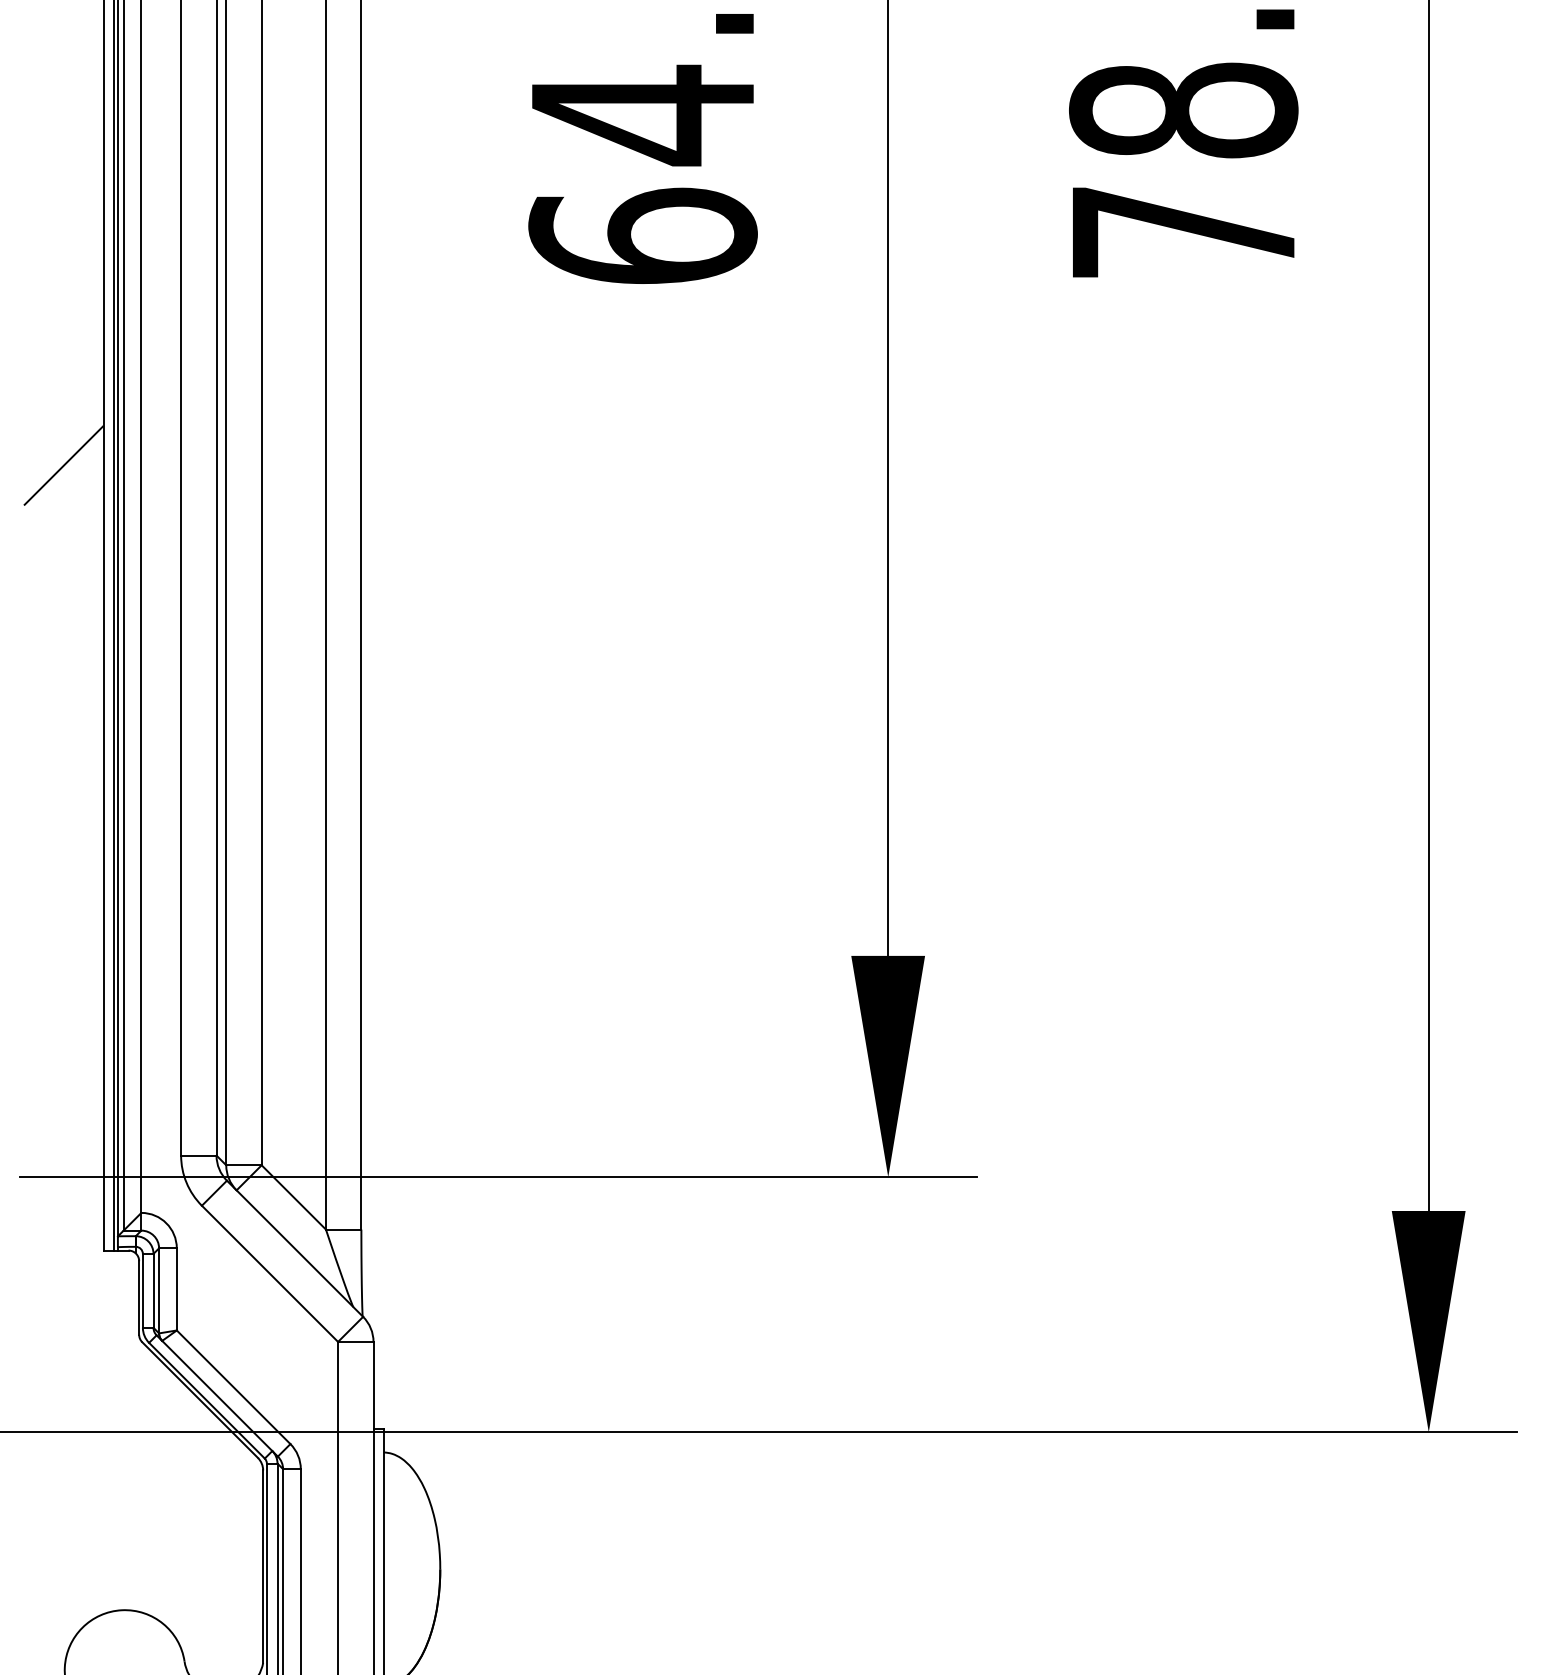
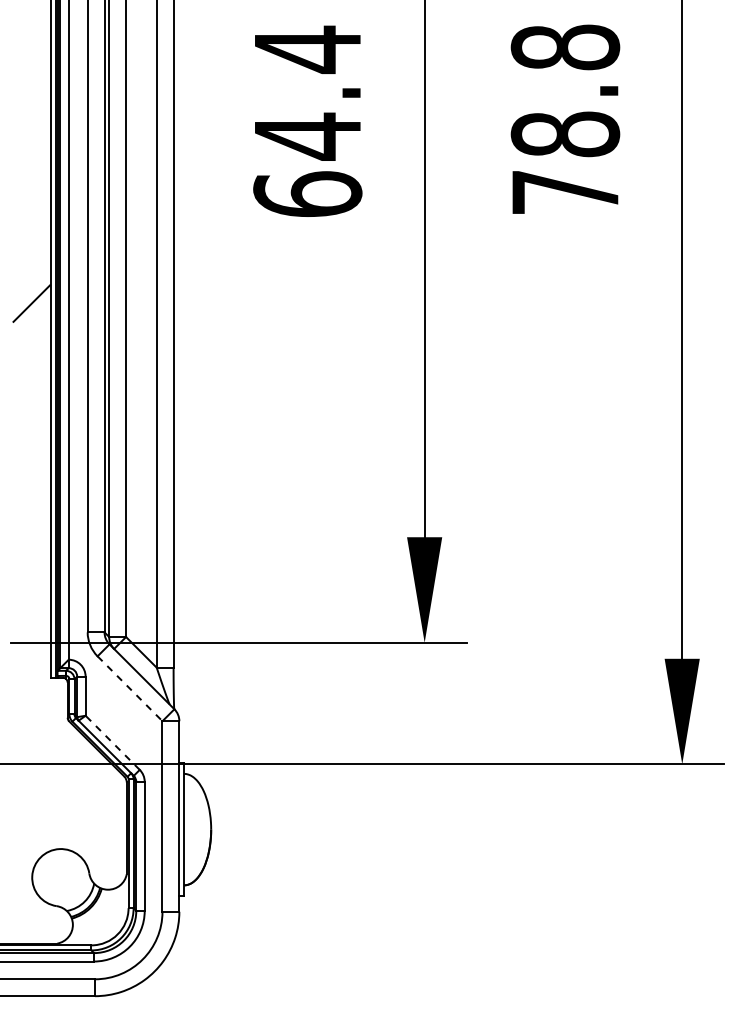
line: (270, 1273) -> (130, 688), solid -> dashed
line: (233, 1386) -> (112, 742), solid -> dashed

